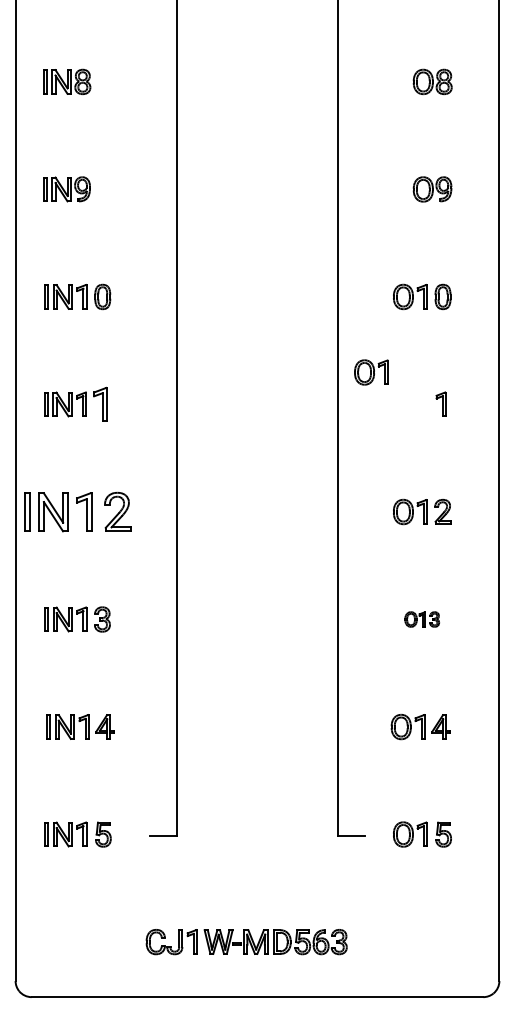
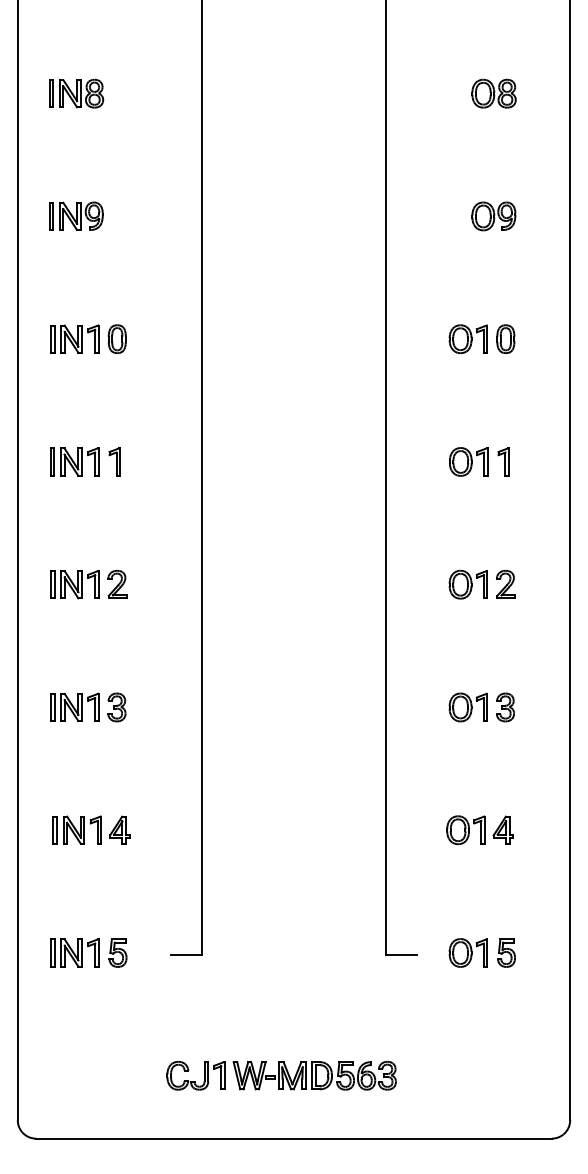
part: (371, 372) -> (468, 461), moved
part: (100, 403) -> (114, 460), size x0.71
part: (77, 511) -> (88, 584), size x0.62
part: (422, 619) -> (482, 707), size x1.67

